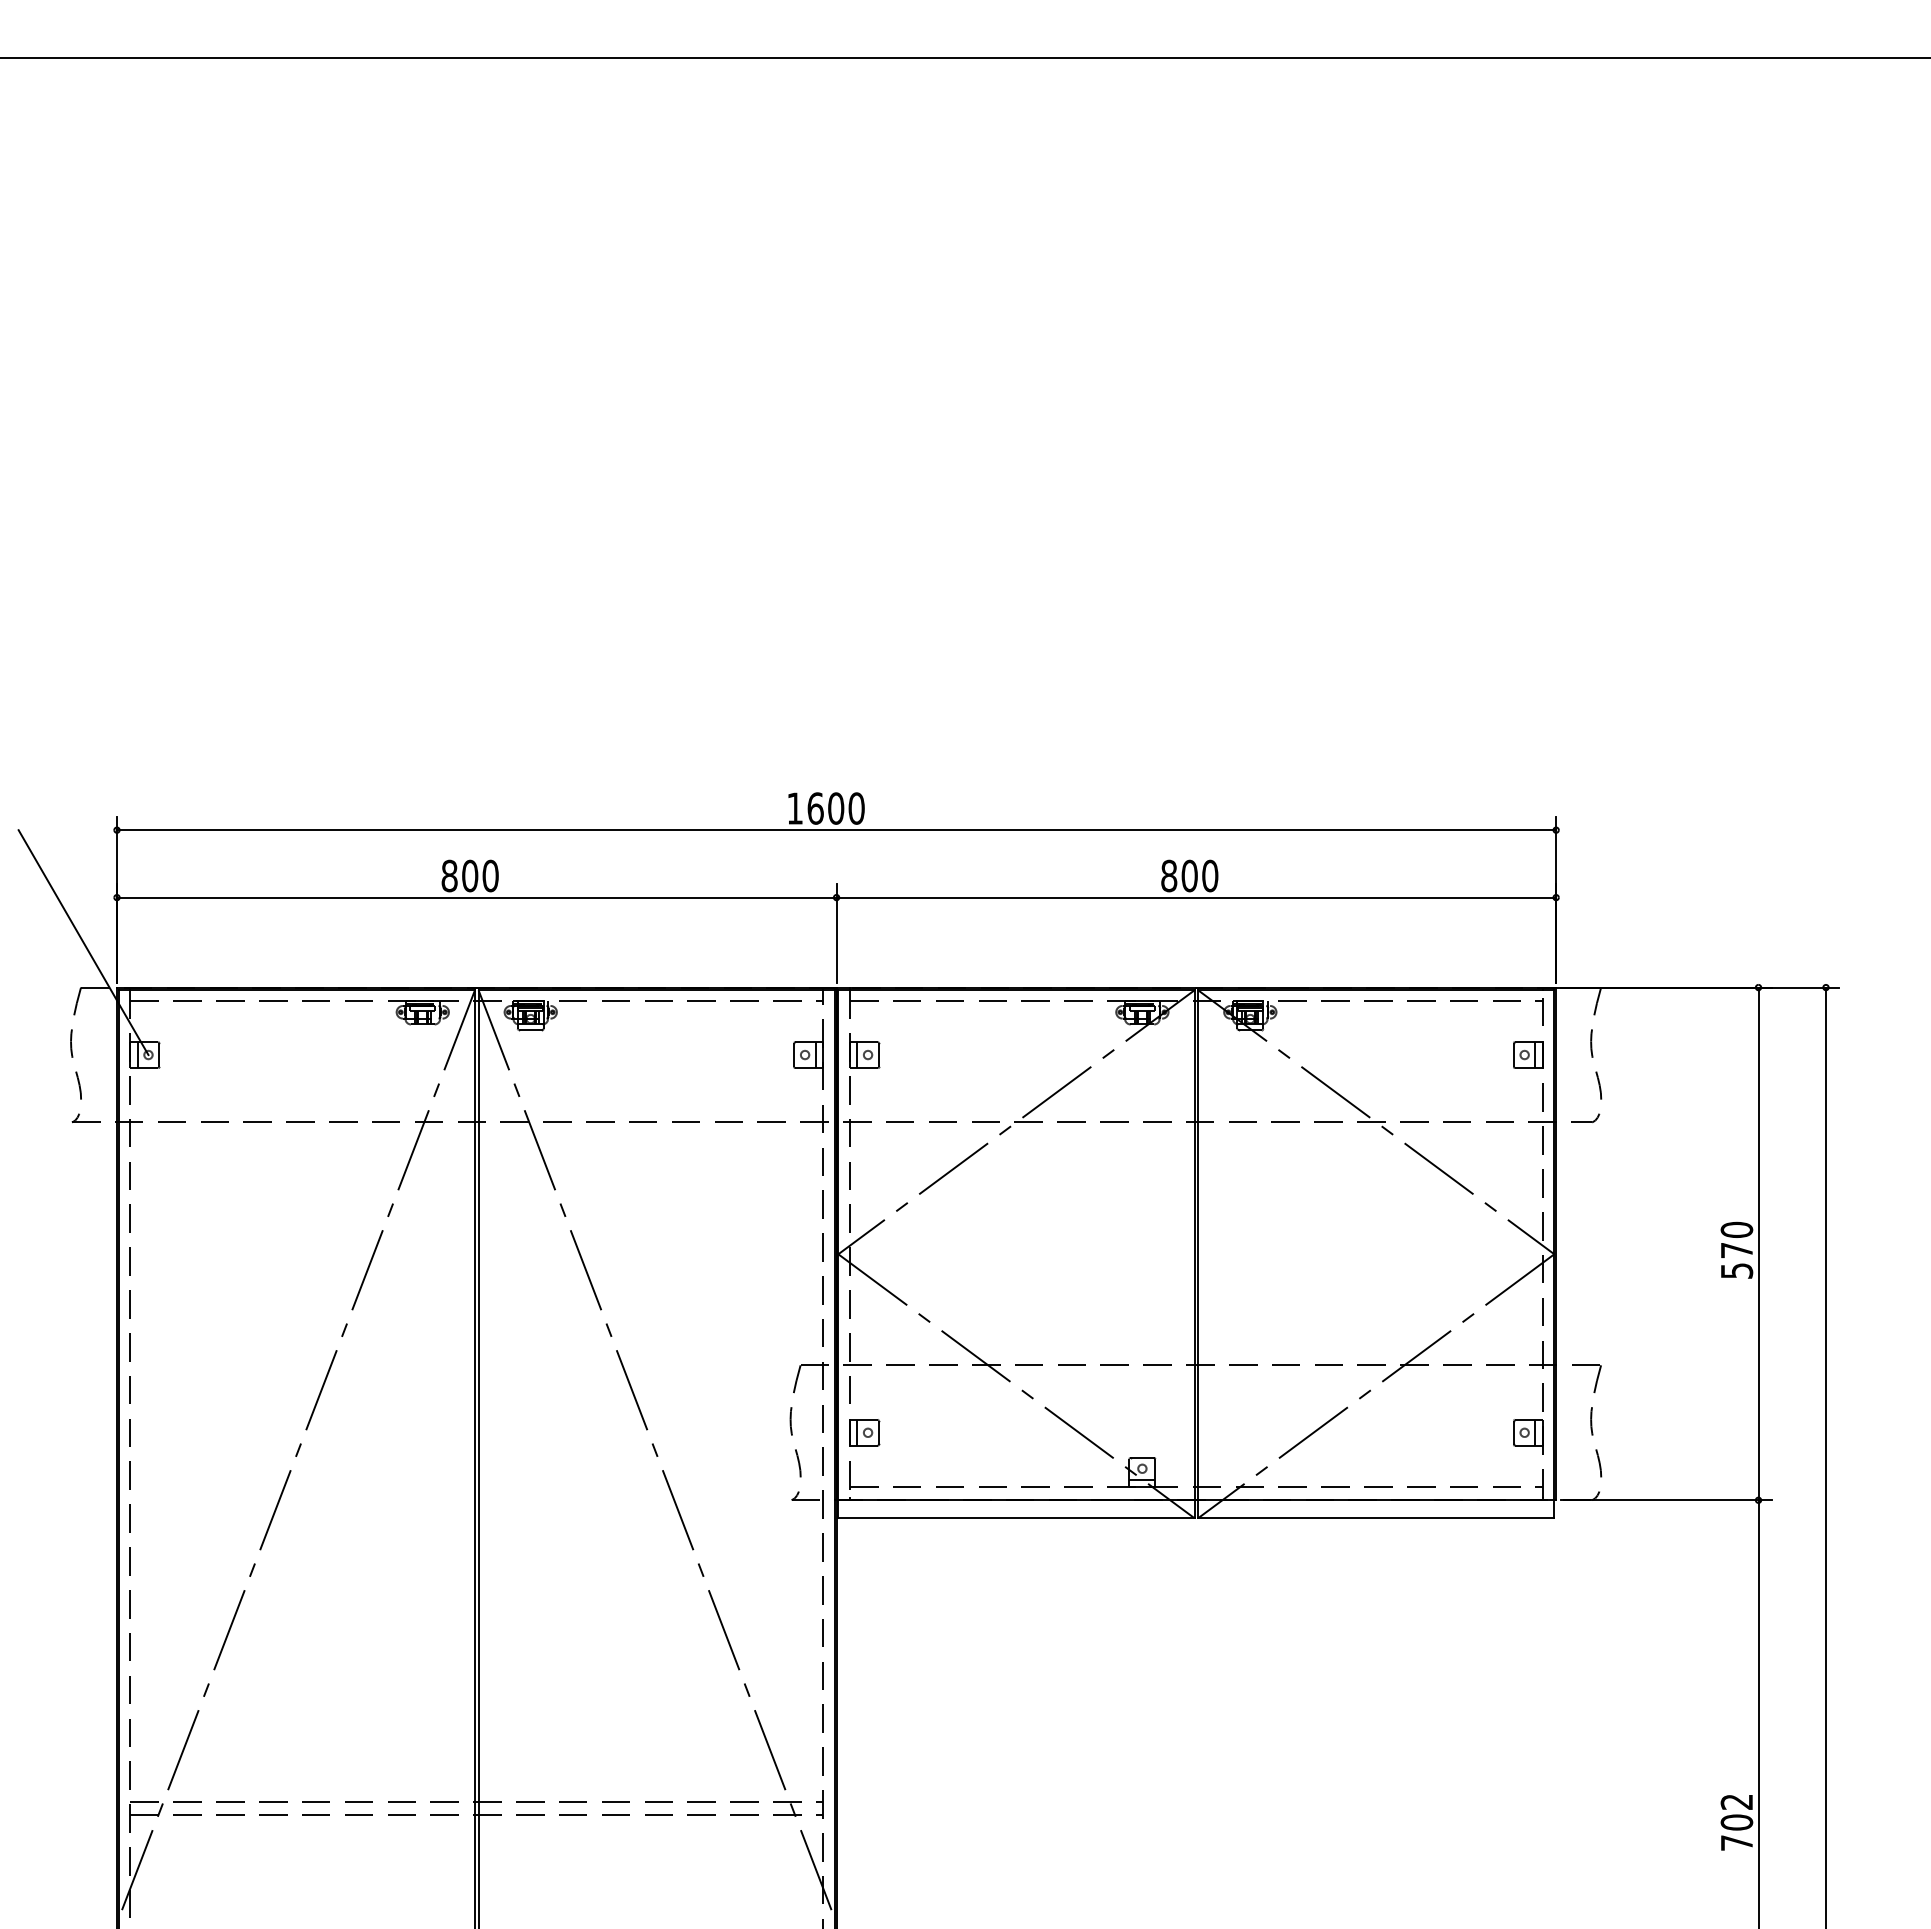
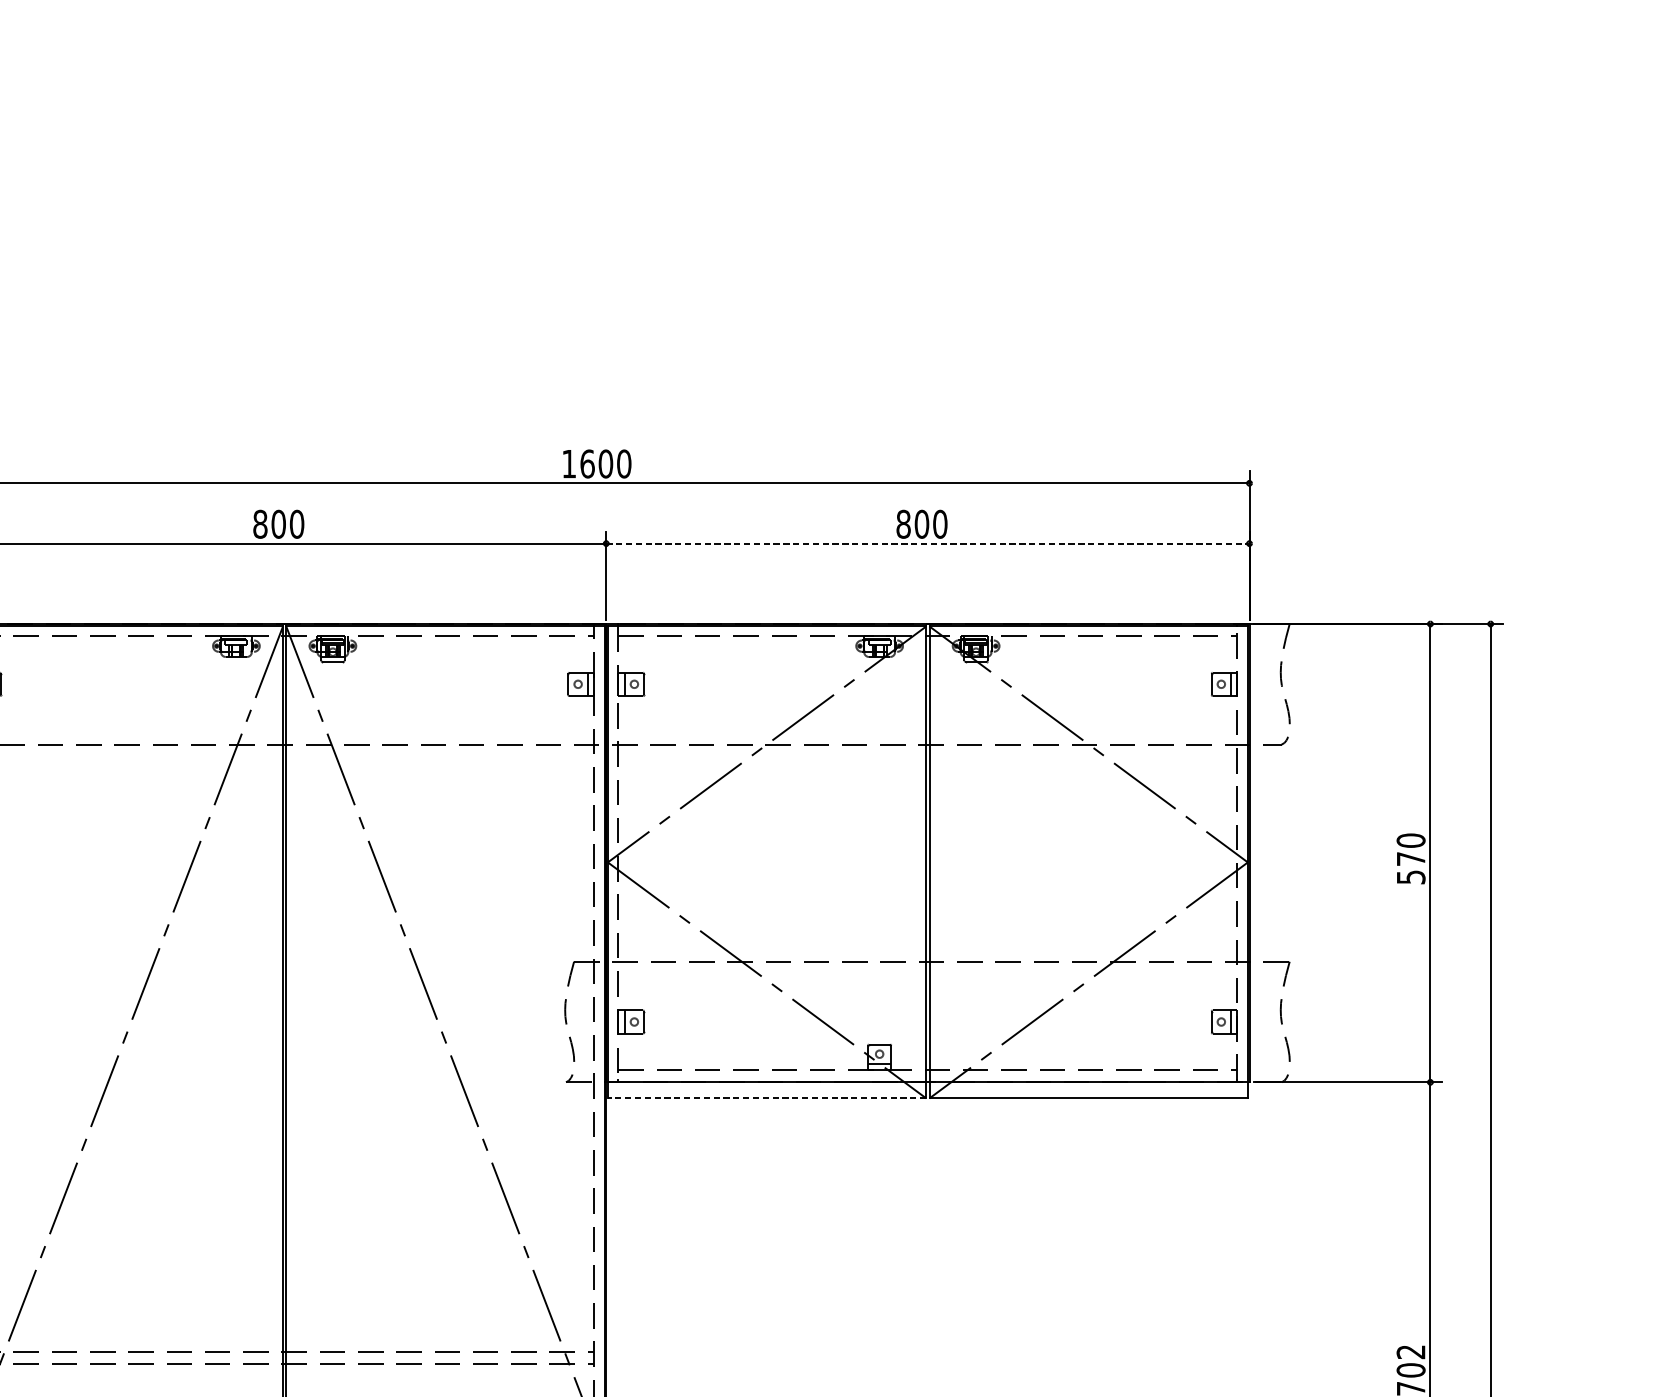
line: (1196, 897) -> (928, 543), solid -> dashed
line: (1015, 1518) -> (766, 1098), solid -> dashed

